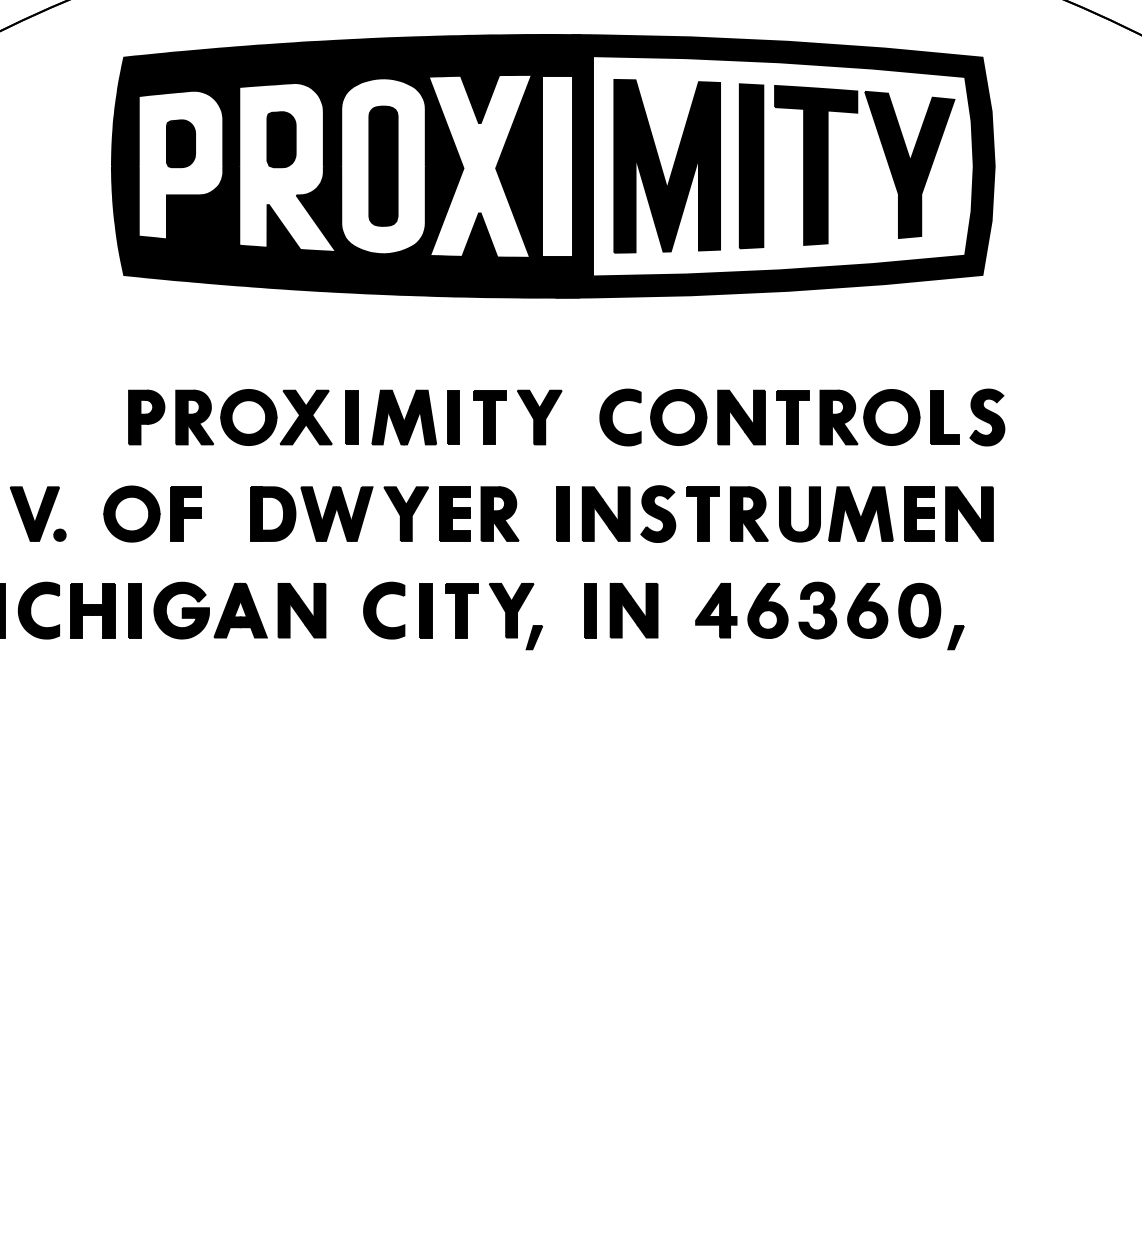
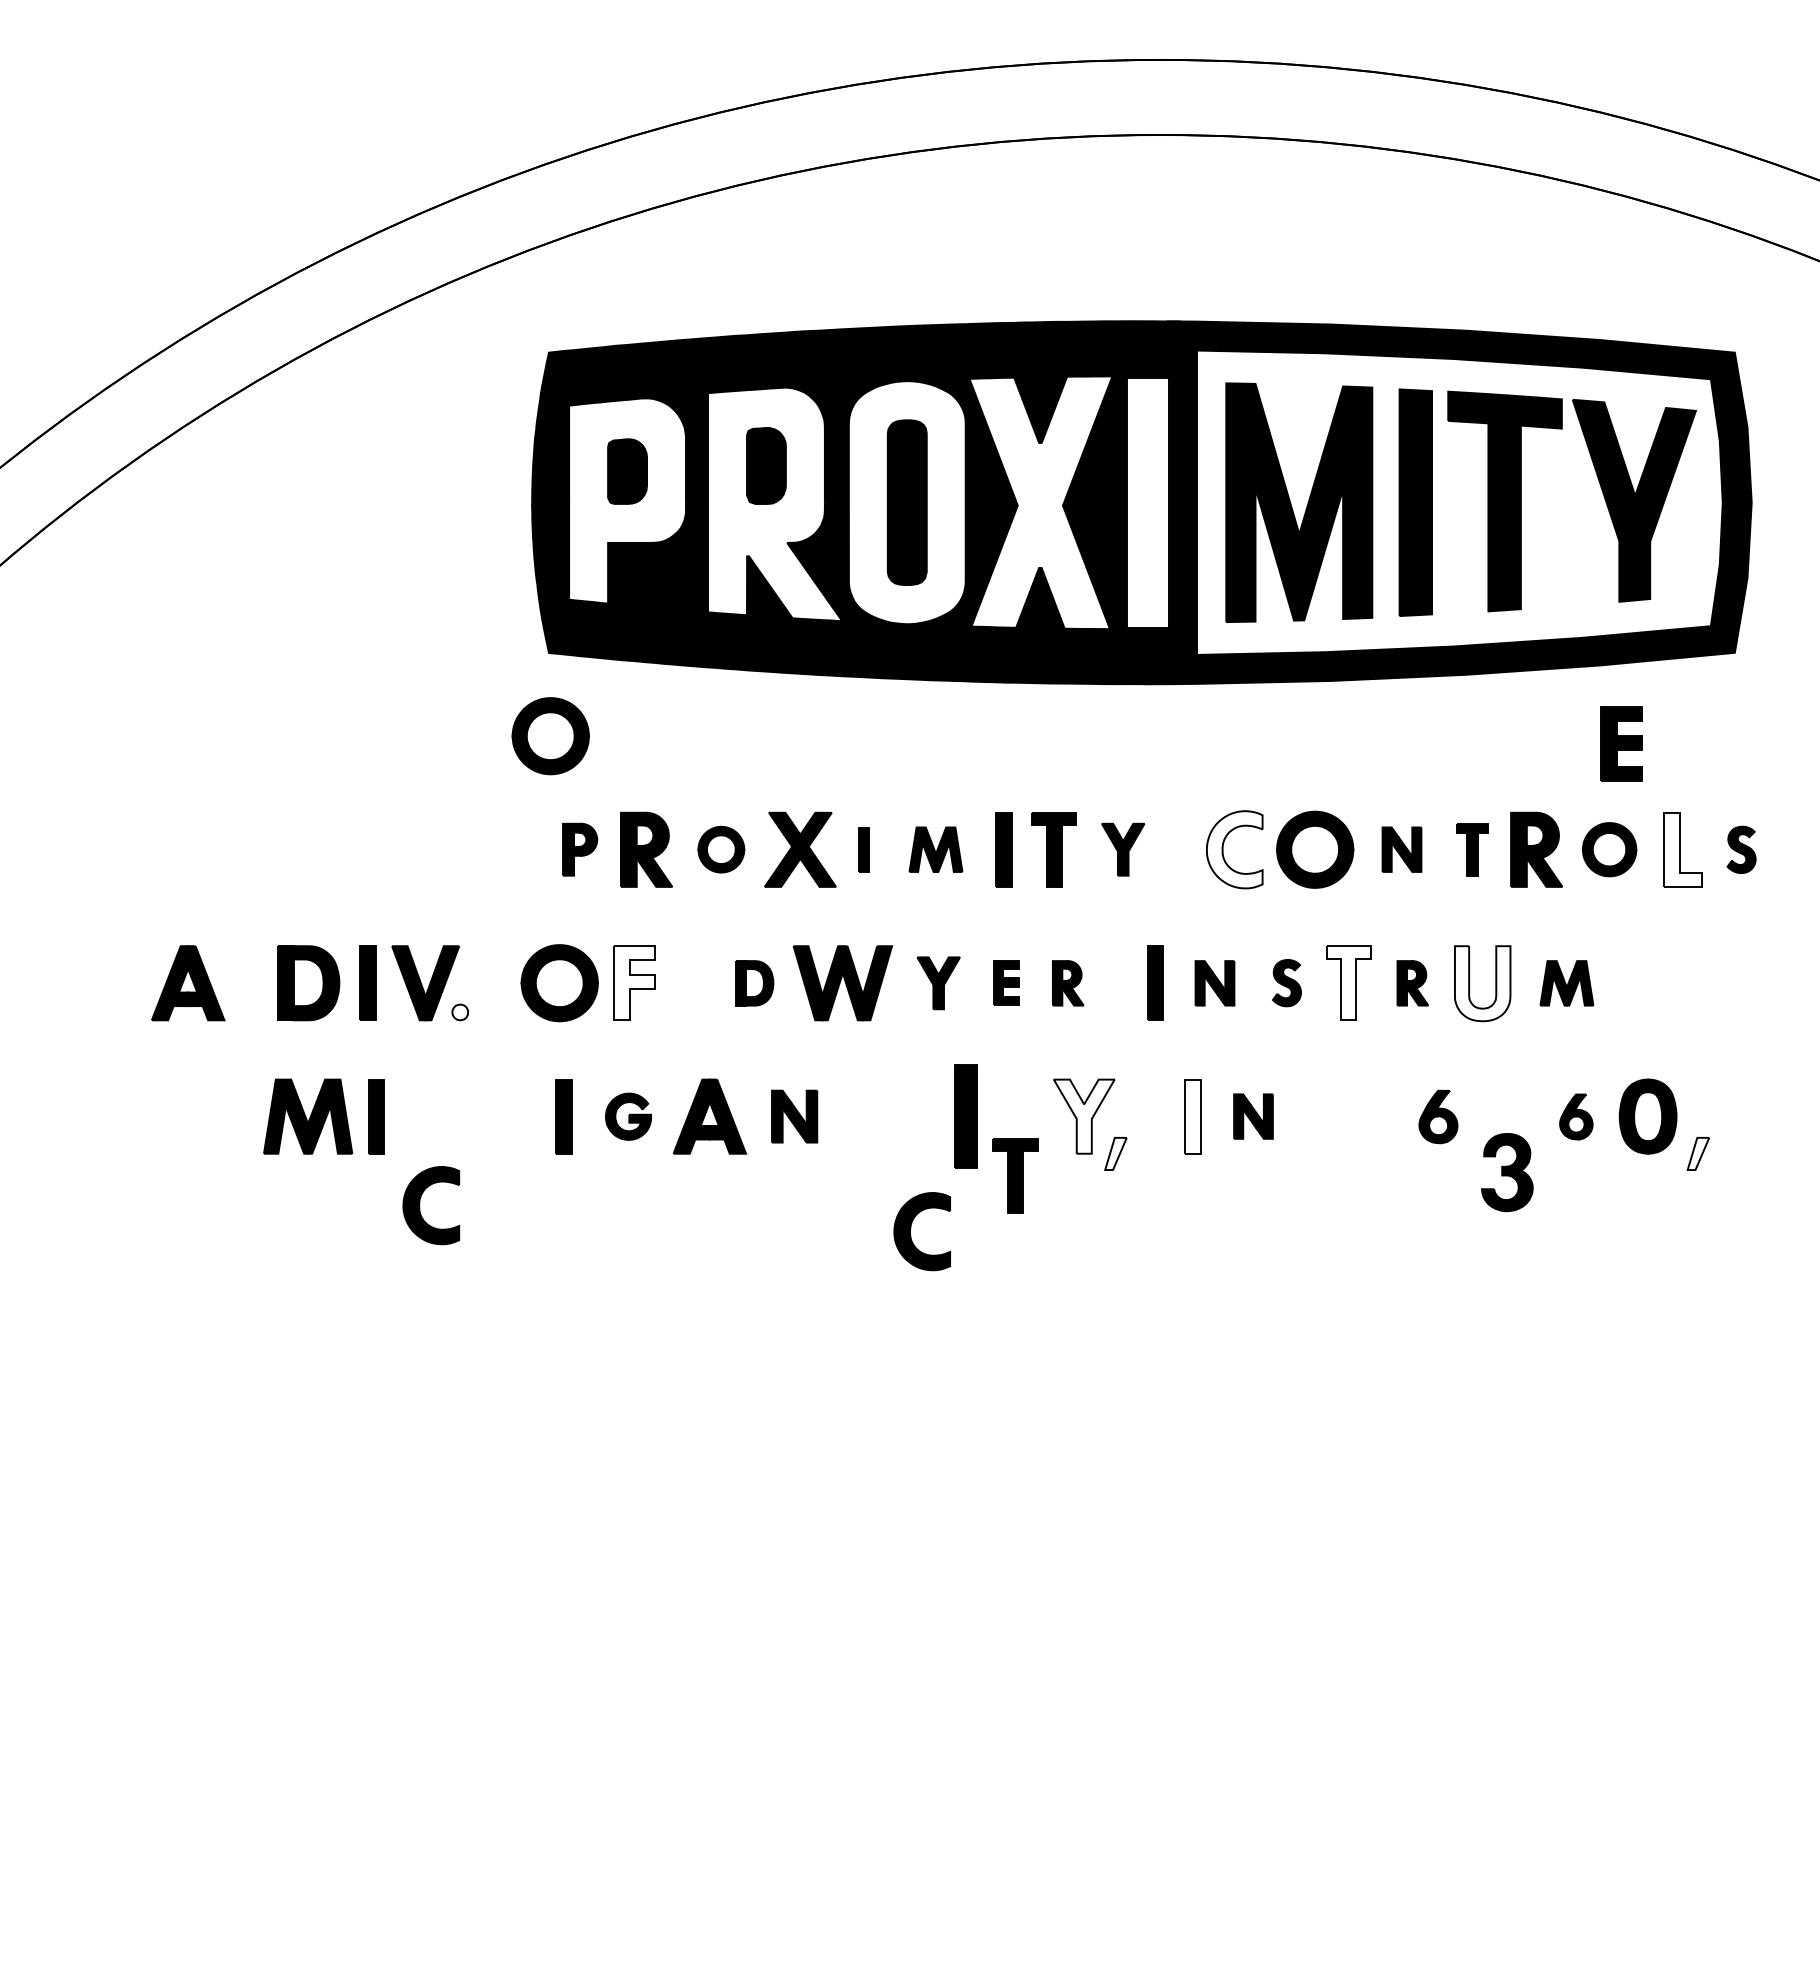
part: (125, 335) -> (550, 736), added
part: (146, 417) -> (579, 849), size x0.7
part: (249, 417) -> (721, 849), size x0.6
part: (351, 417) -> (863, 849), size x0.6
part: (403, 417) -> (935, 849), size x0.6
part: (539, 417) -> (1123, 849), size x0.7
fill: (620, 417) -> (1234, 849), removed
part: (741, 417) -> (1401, 849), size x0.6
part: (792, 417) -> (1472, 849), size x0.7
part: (891, 417) -> (1609, 849), size x0.7
fill: (944, 417) -> (1682, 849), removed
part: (987, 417) -> (1741, 849), size x0.6
part: (455, 513) -> (1006, 982), size x0.6
part: (657, 513) -> (1286, 982), size x0.6
part: (919, 513) -> (1621, 743), moved
fill: (186, 514) -> (634, 983), removed
part: (272, 514) -> (754, 983), size x0.6
part: (406, 514) -> (938, 983), size x0.7
part: (499, 514) -> (1067, 983), size x0.6
part: (605, 514) -> (1214, 983), size x0.6
fill: (702, 514) -> (1348, 983), removed
part: (749, 514) -> (1412, 983), size x0.6
fill: (799, 514) -> (1482, 983), removed
part: (860, 514) -> (1566, 983), size x0.6
part: (969, 514) -> (1716, 983), removed
fill: (60, 535) -> (460, 1012), removed
part: (376, 608) -> (911, 1228), moved
part: (31, 610) -> (420, 1205), moved
part: (92, 610) -> (505, 1116), removed
part: (181, 610) -> (628, 1116), size x0.6
part: (301, 610) -> (794, 1116), size x0.7
part: (425, 610) -> (965, 1116), size x1.4
part: (461, 610) -> (1015, 1175), moved
fill: (511, 610) -> (1083, 1116), removed
fill: (589, 610) -> (1192, 1116), removed
part: (634, 610) -> (1253, 1116), size x0.6
part: (715, 610) -> (1366, 1116), removed
part: (767, 610) -> (1438, 1116), size x0.7
part: (817, 610) -> (1507, 1172), moved
part: (867, 610) -> (1576, 1116), size x0.6
fill: (534, 637) -> (1115, 1153), removed
fill: (956, 637) -> (1698, 1153), removed

